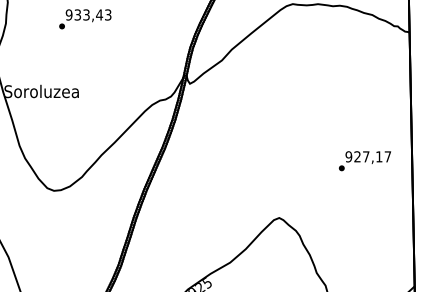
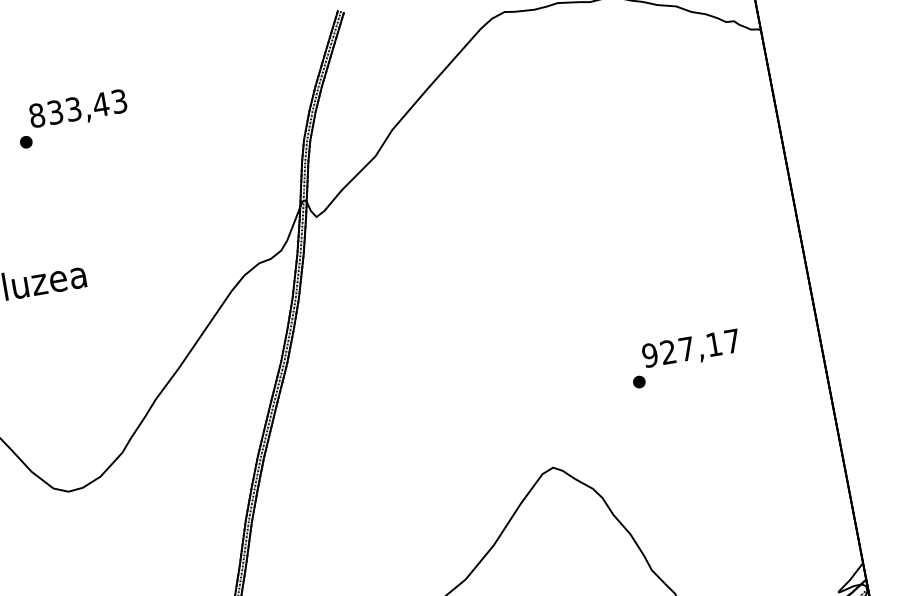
text: (68, 14) -> (35, 114), 933,43 -> 833,43
text: (364, 161) -> (684, 359), moved

